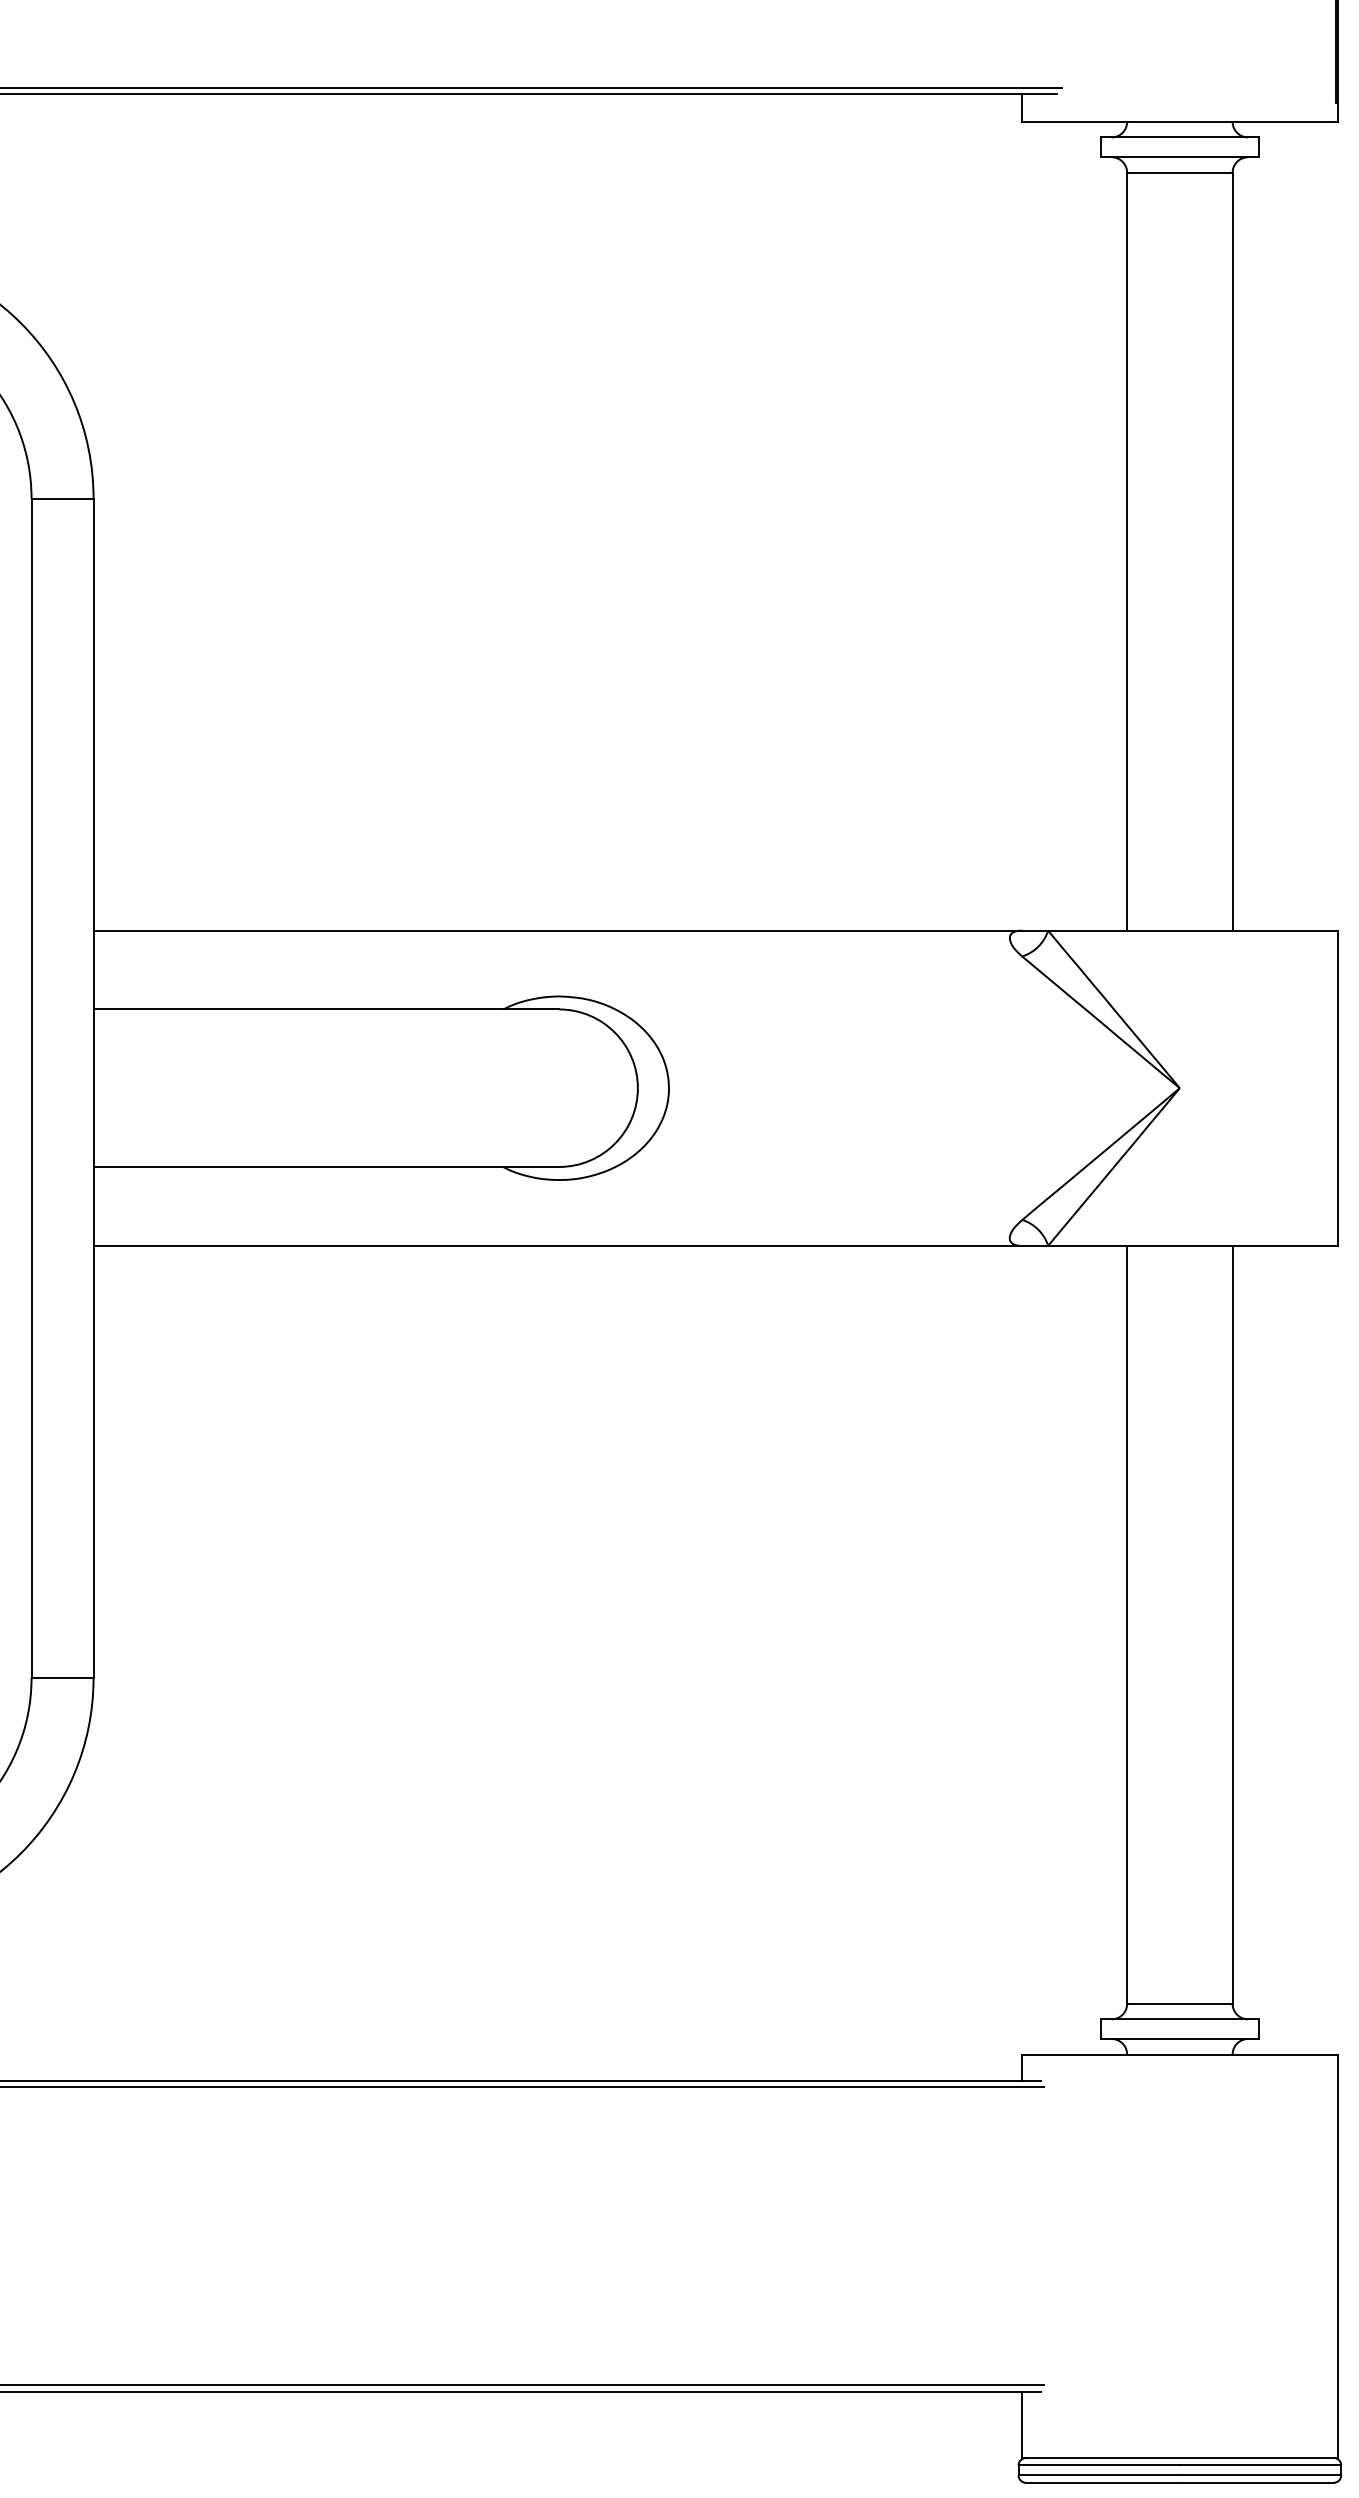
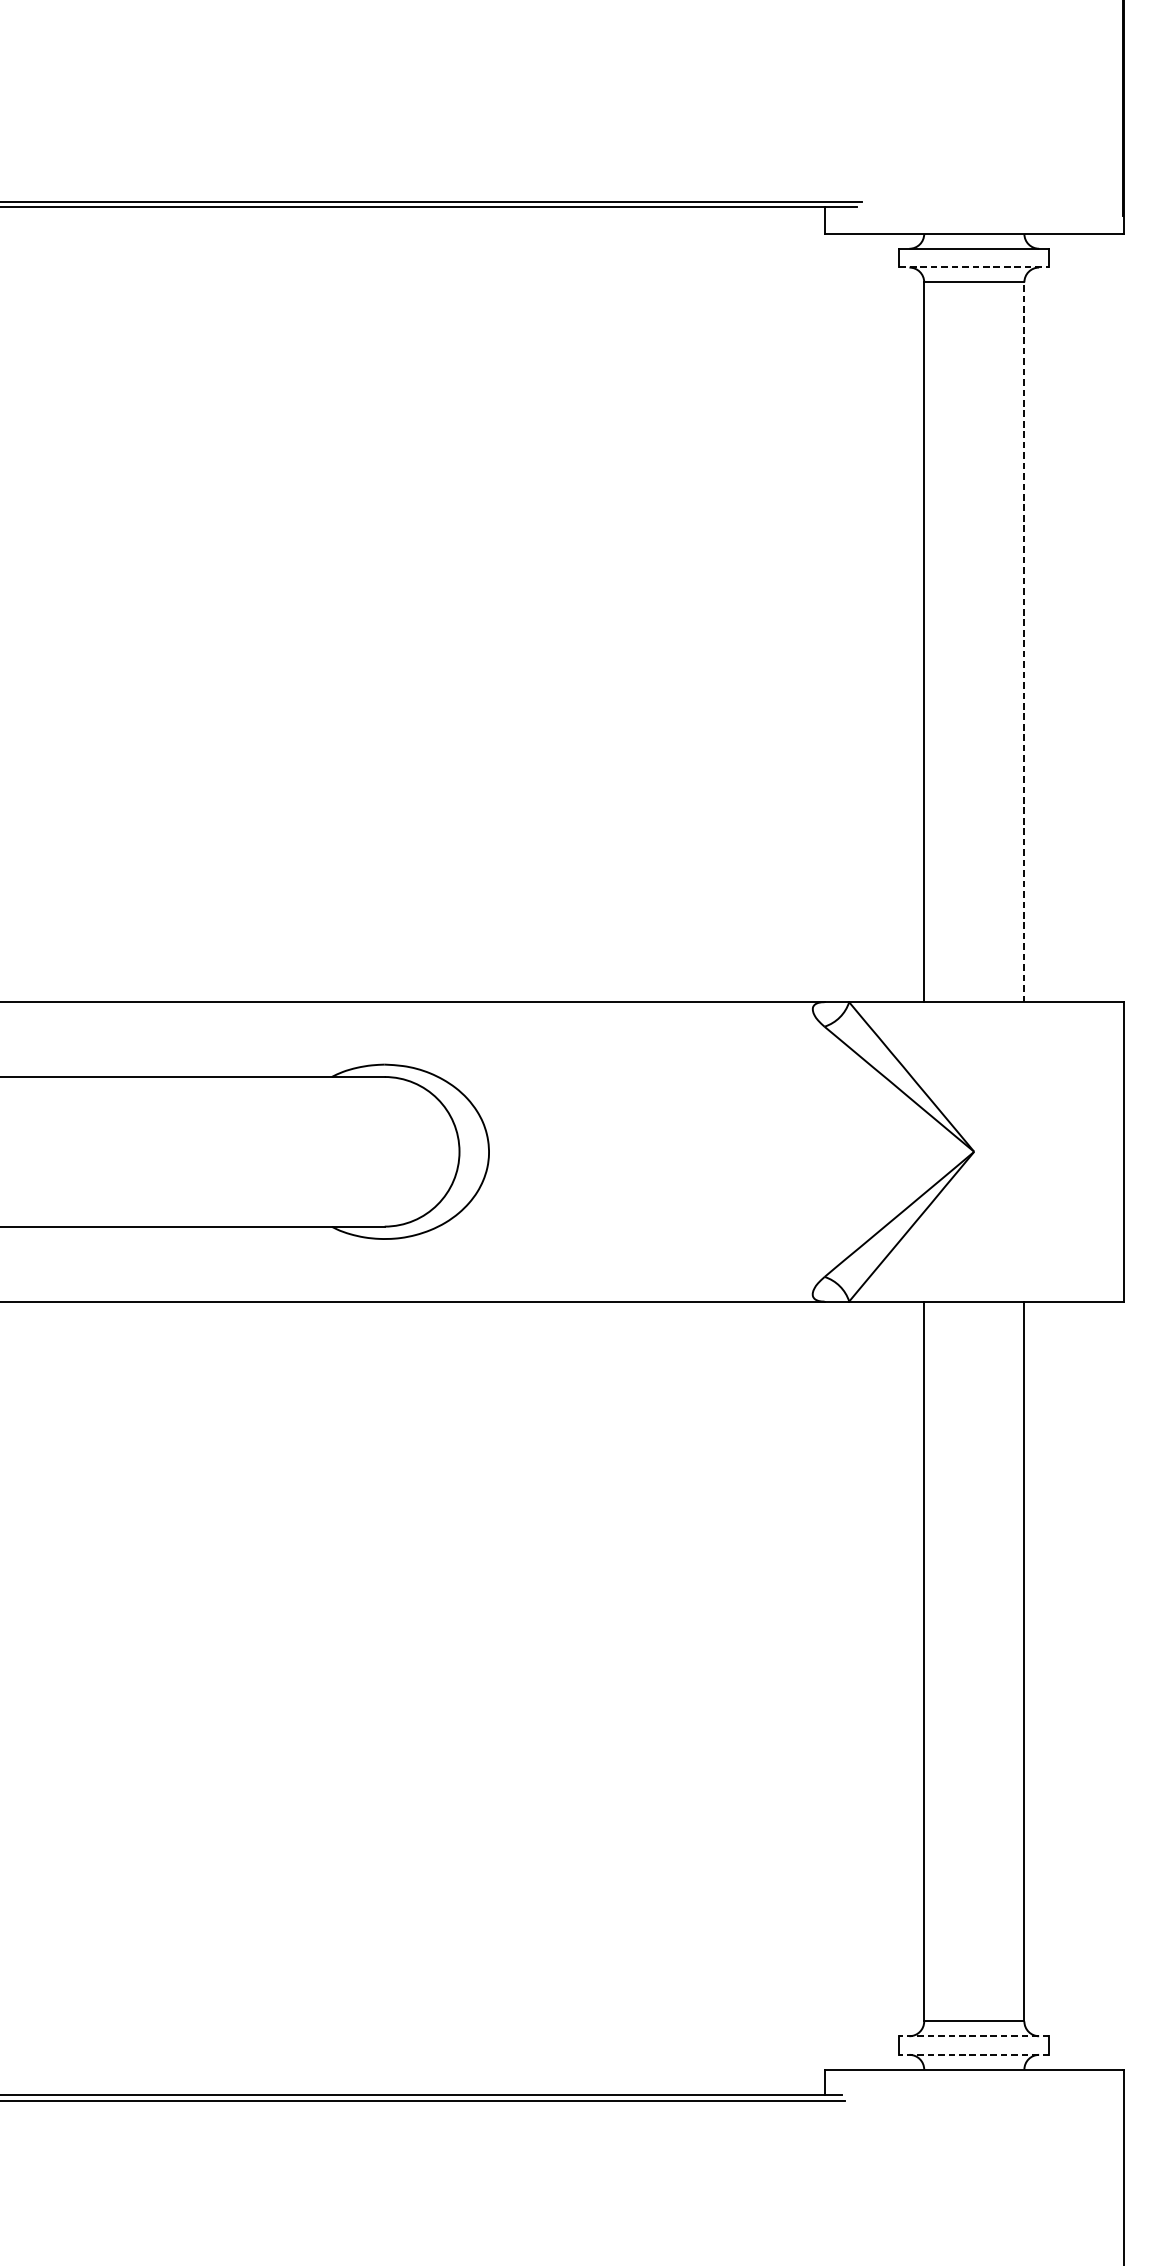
line: (1179, 157) -> (973, 267), solid -> dashed
line: (1232, 551) -> (1024, 642), solid -> dashed
line: (1179, 2019) -> (973, 2036), solid -> dashed
line: (1179, 2039) -> (973, 2055), solid -> dashed

